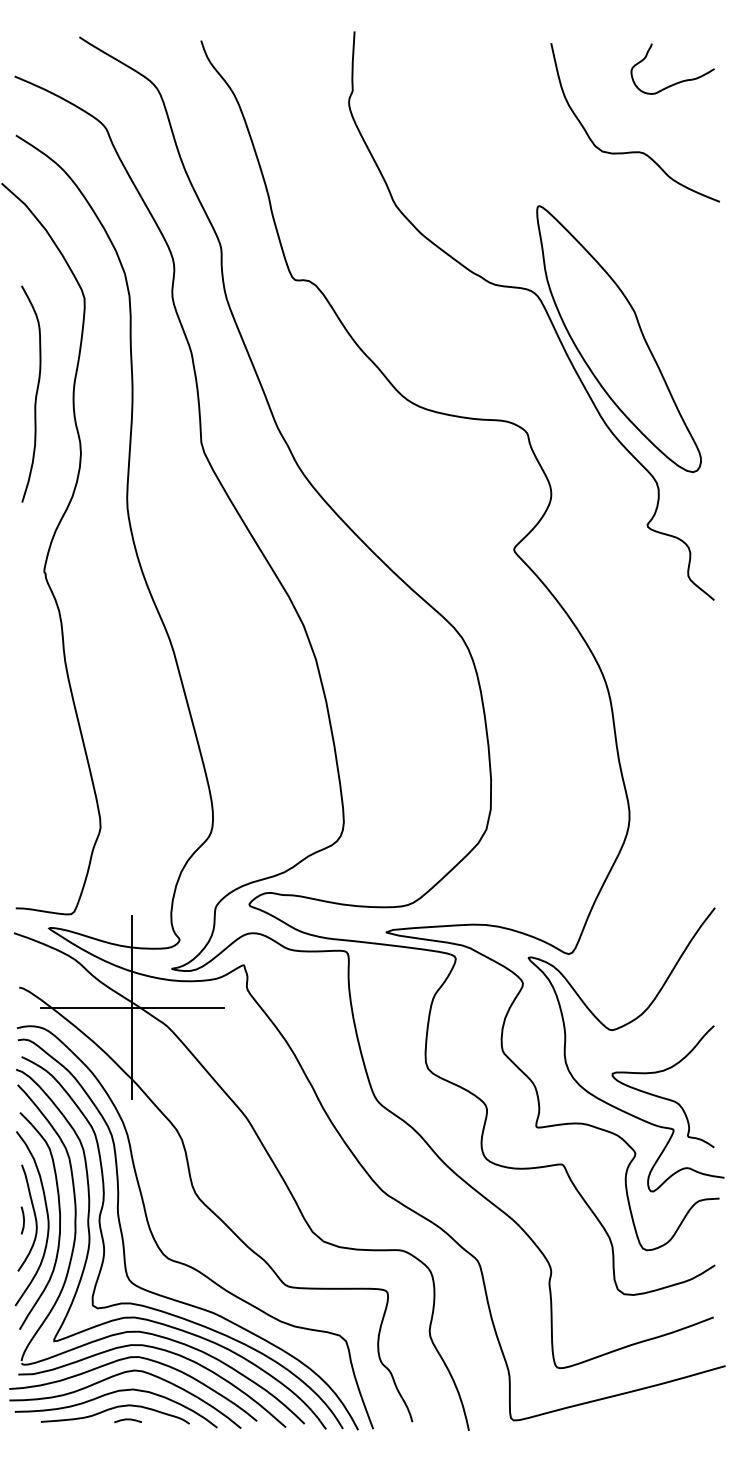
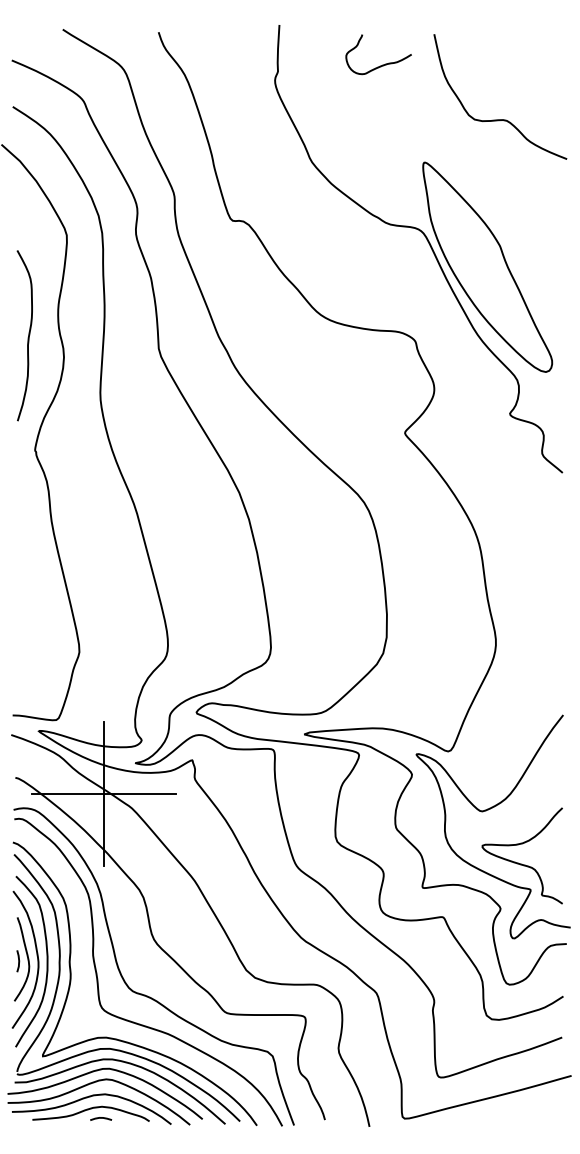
curve: (678, 81) -> (383, 64), moved
curve: (35, 393) -> (28, 335), moved
curve: (159, 1309) -> (125, 1031), removed

